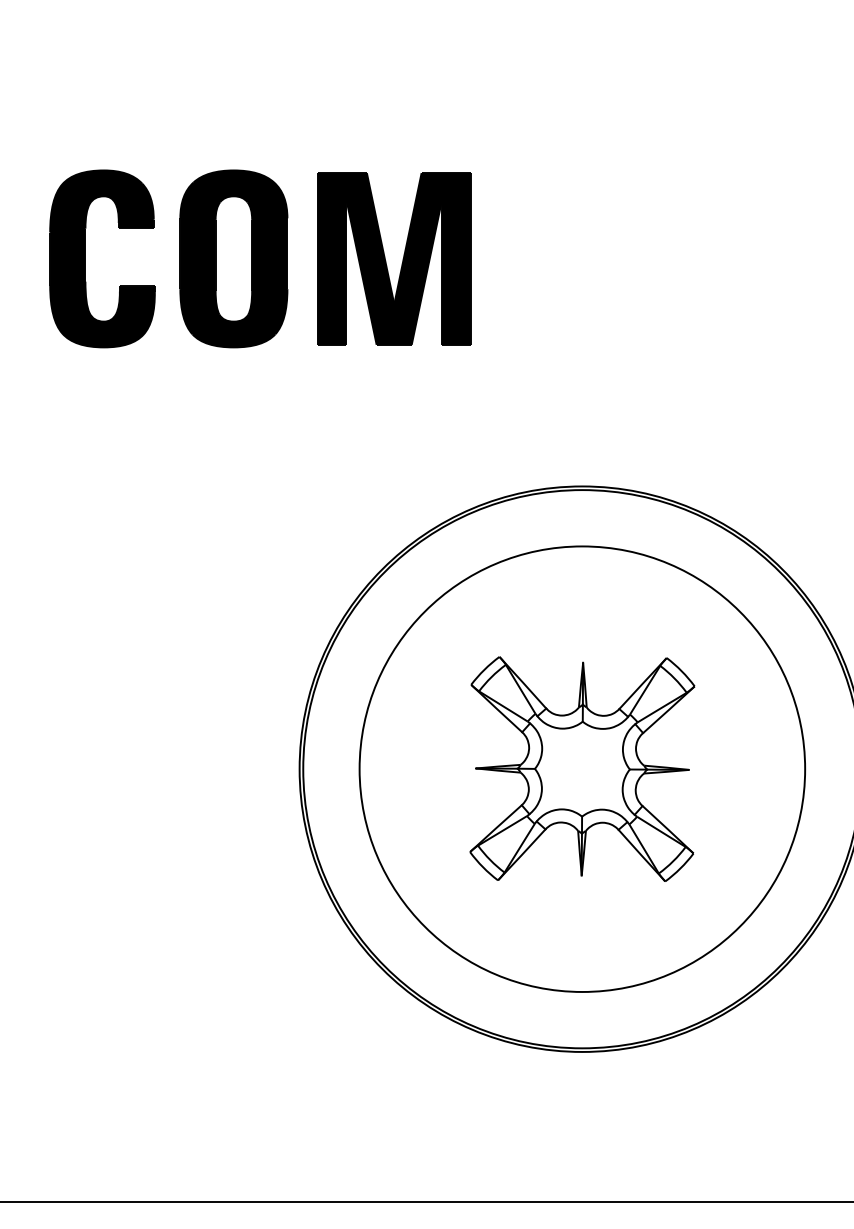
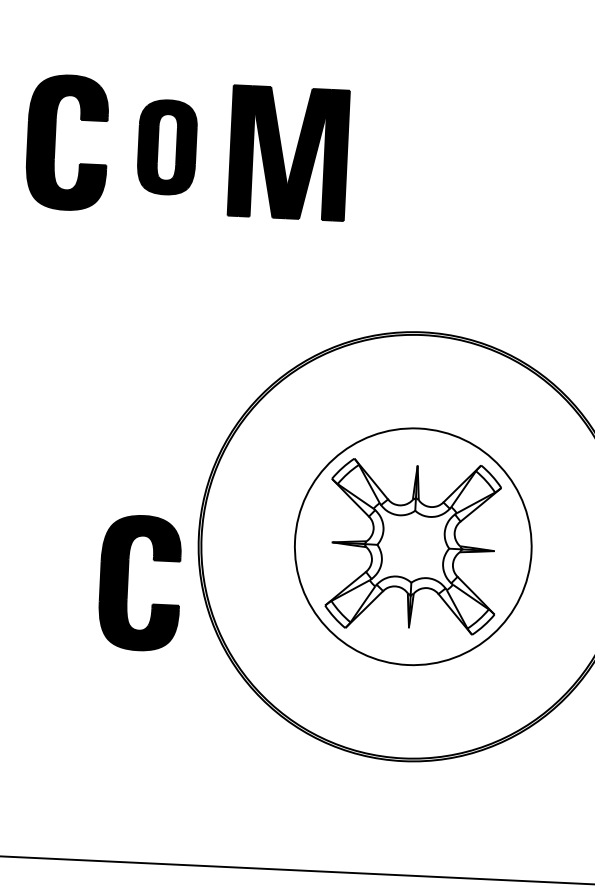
part: (233, 258) -> (166, 147), size x0.7
circle: (582, 768) -> (413, 546), size x0.7
part: (208, 833) -> (127, 582), added

